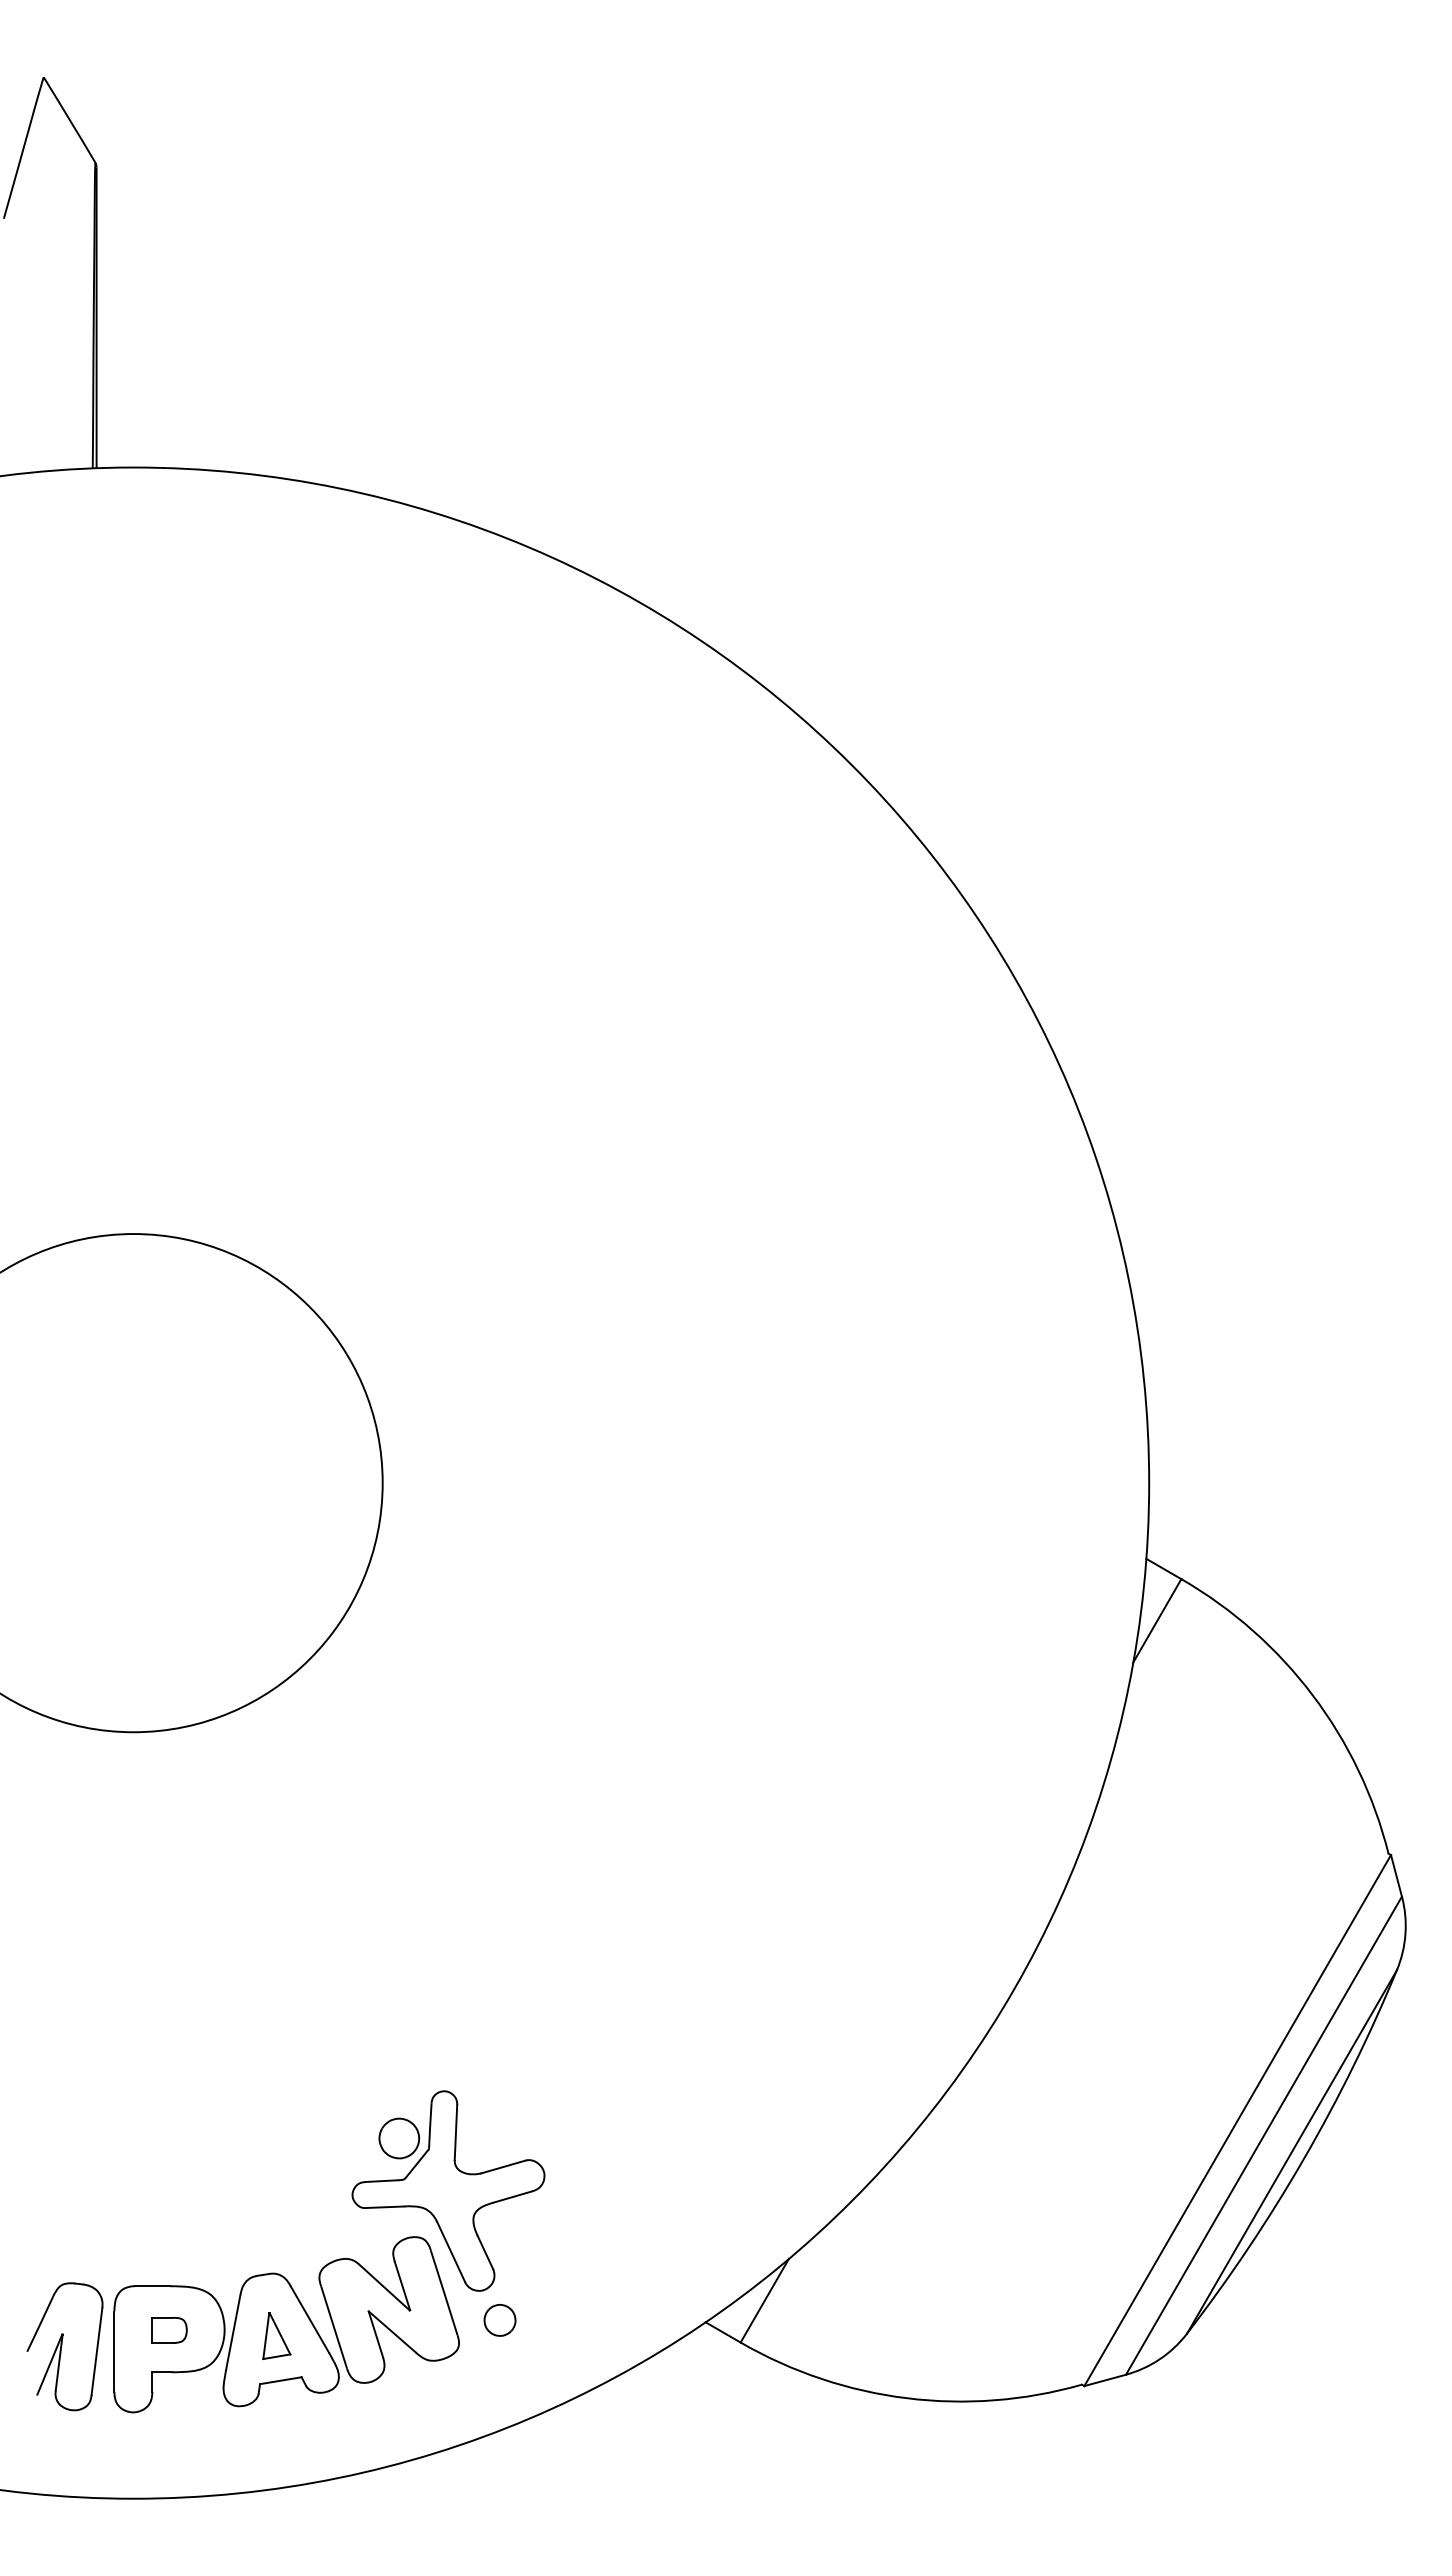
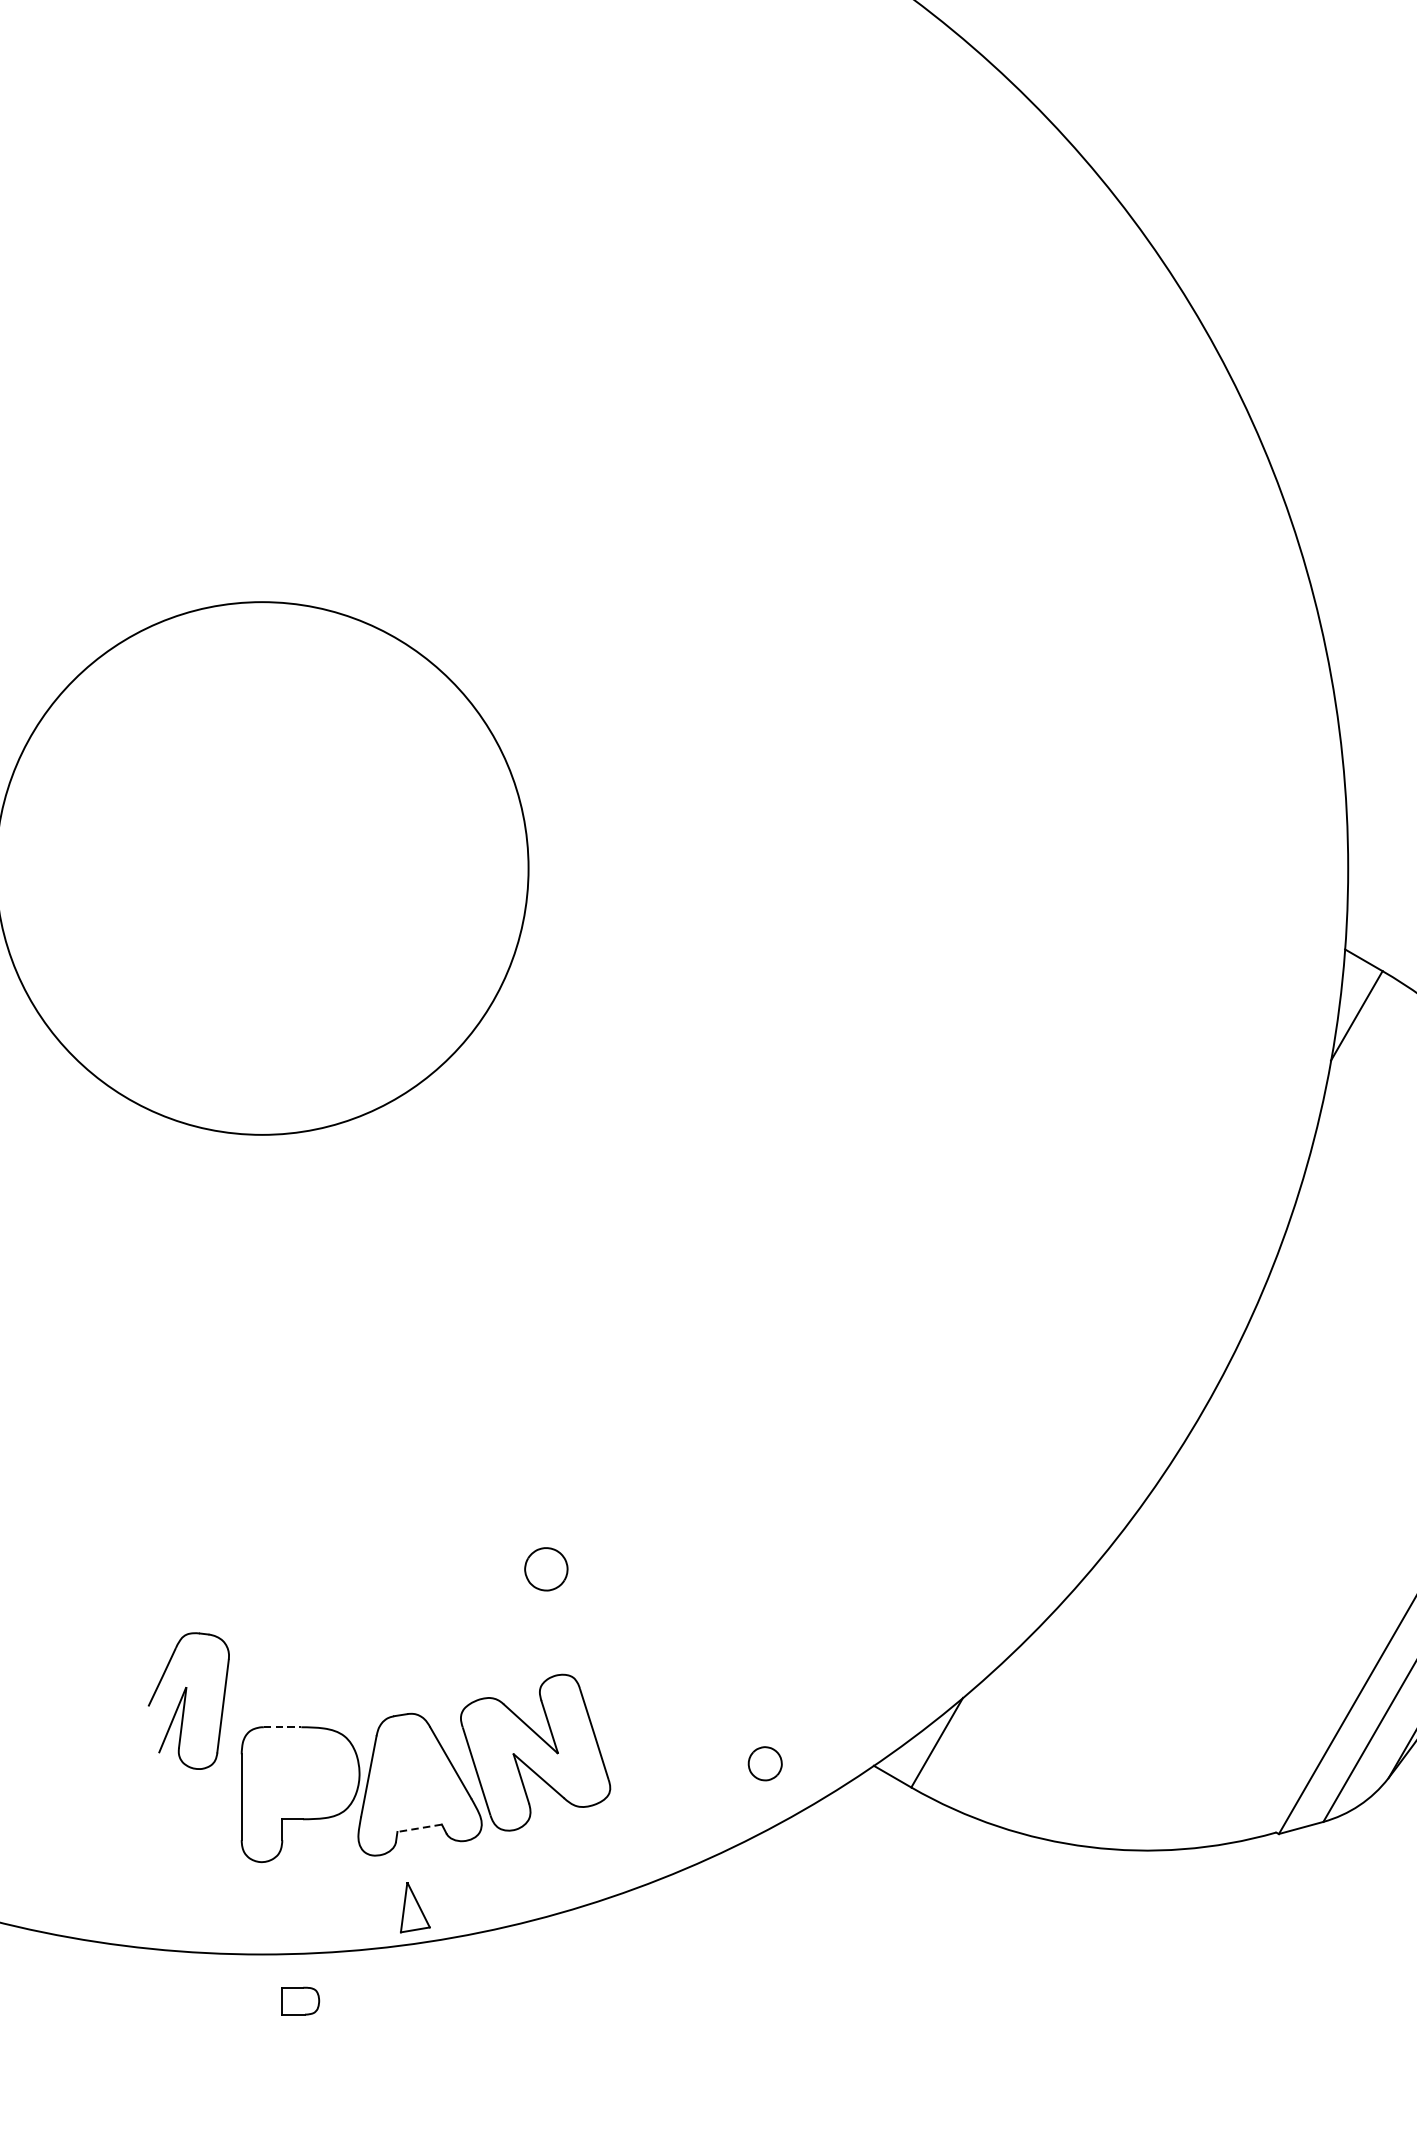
part: (448, 2190) -> (598, 1624), removed
line: (152, 2286) -> (282, 1727), solid -> dashed
part: (499, 2319) -> (764, 1762), moved
part: (169, 2330) -> (300, 2001), moved
part: (276, 2335) -> (415, 1907), moved
part: (64, 2346) -> (188, 1700), moved
line: (280, 2380) -> (419, 1828), solid -> dashed

